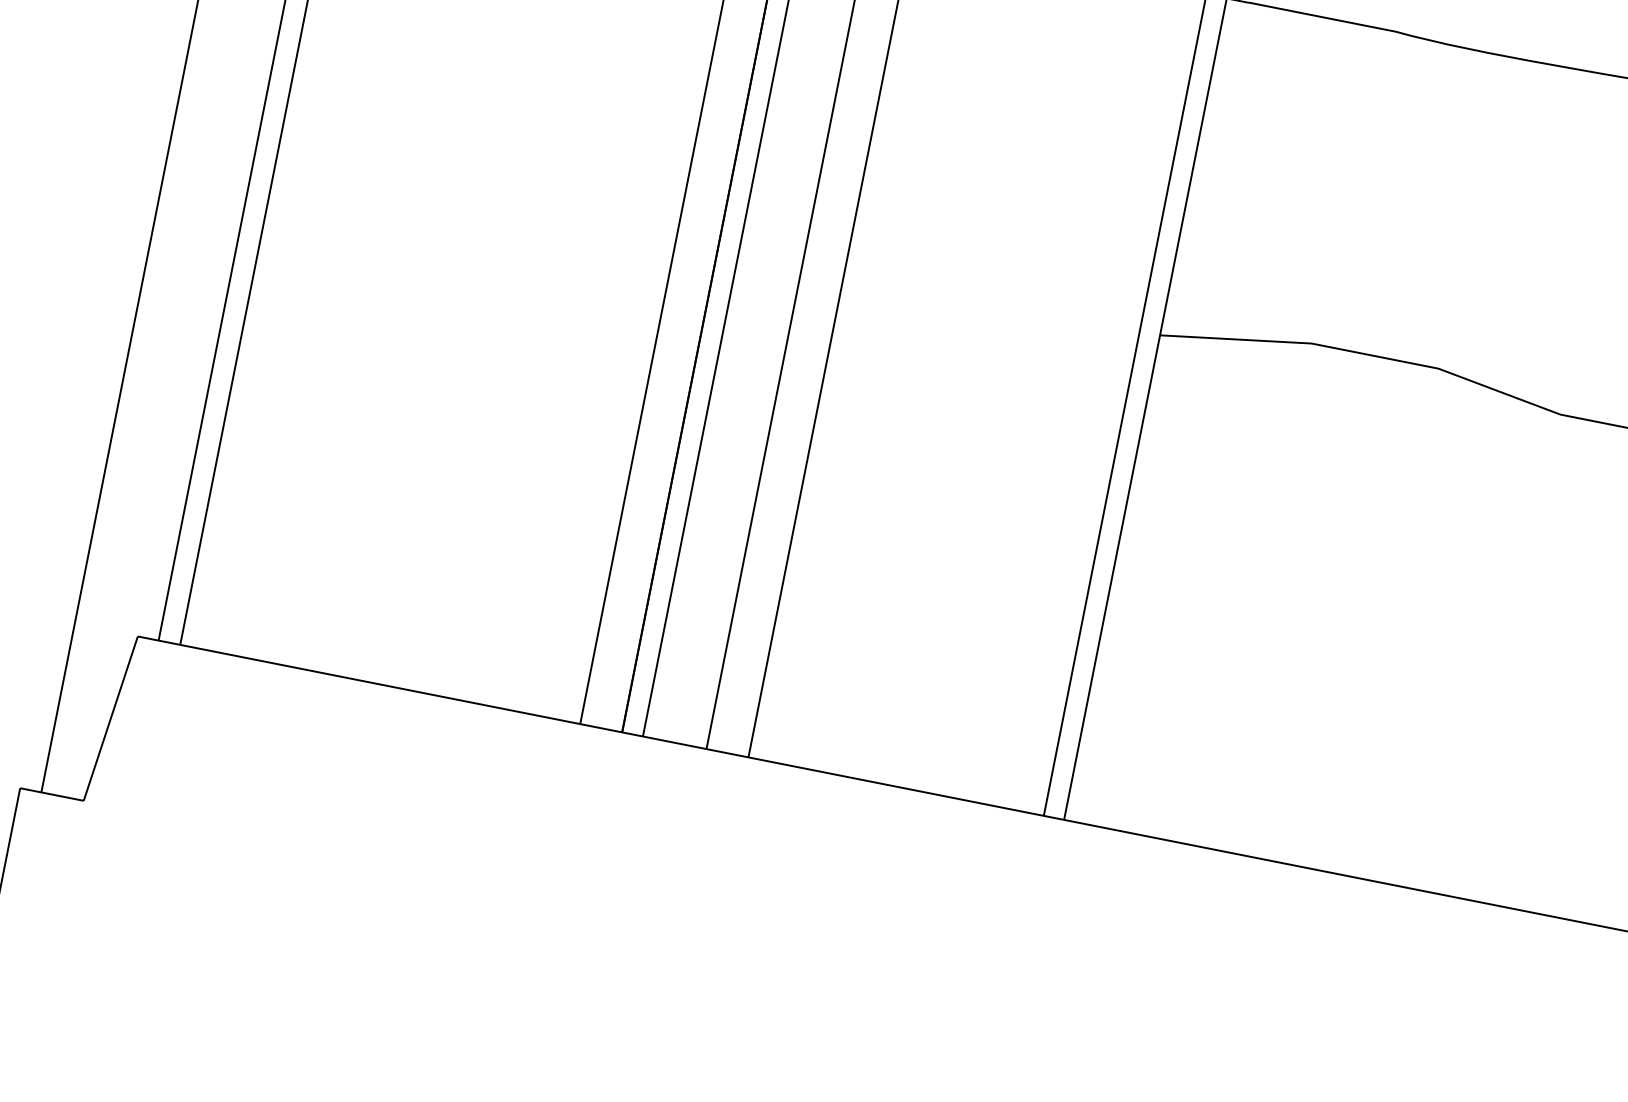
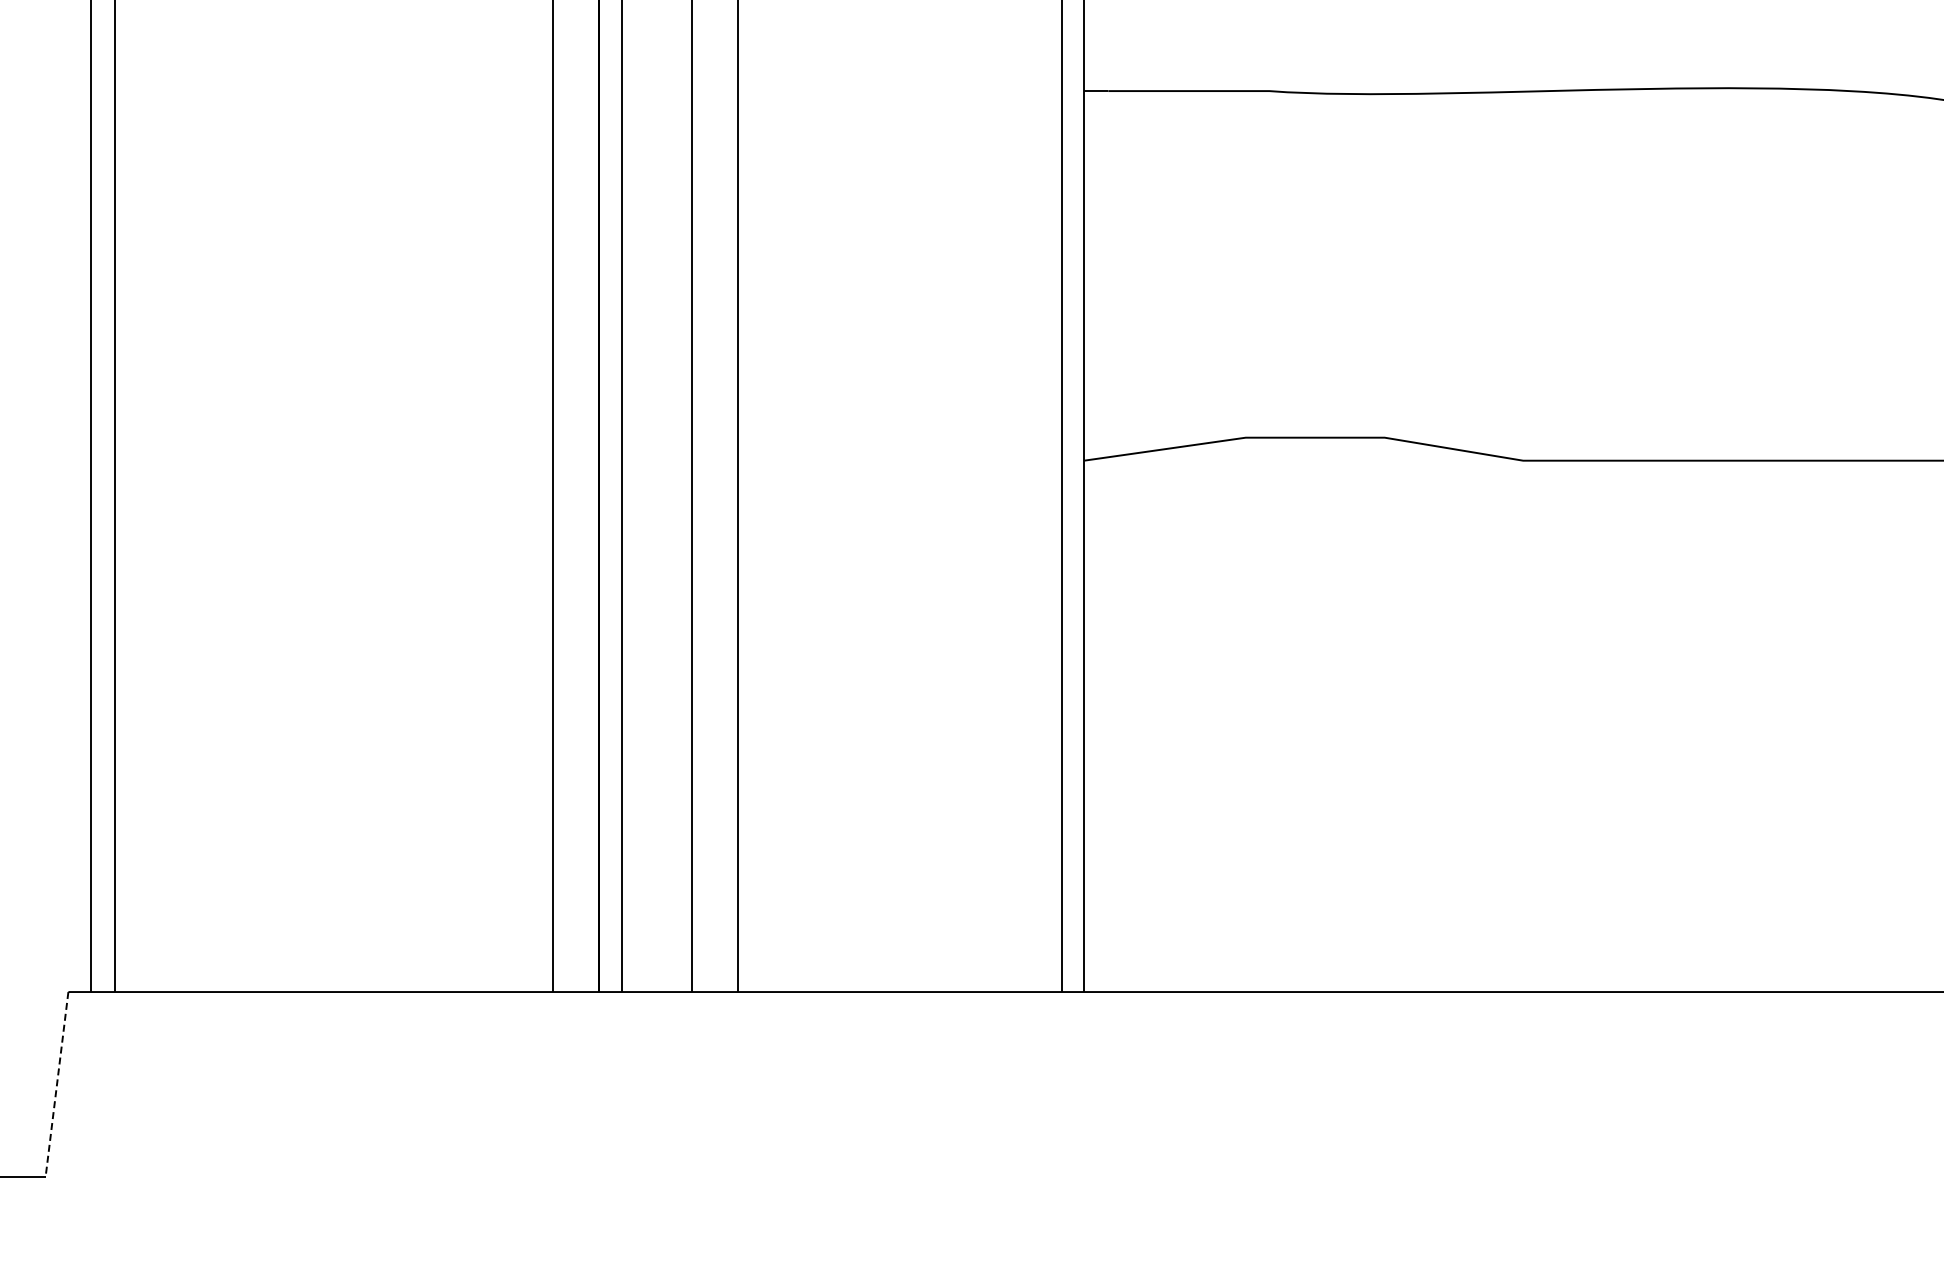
line: (110, 718) -> (56, 1084), solid -> dashed

